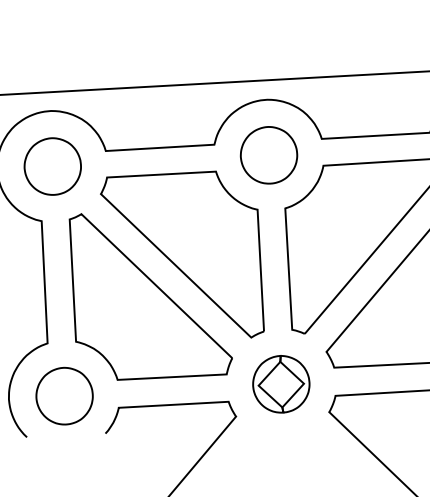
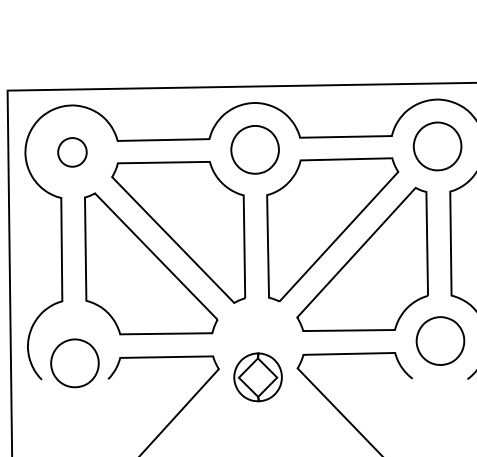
part: (52, 166) -> (72, 152), size x0.6
part: (280, 384) -> (257, 377), moved
part: (64, 396) -> (74, 363), moved

